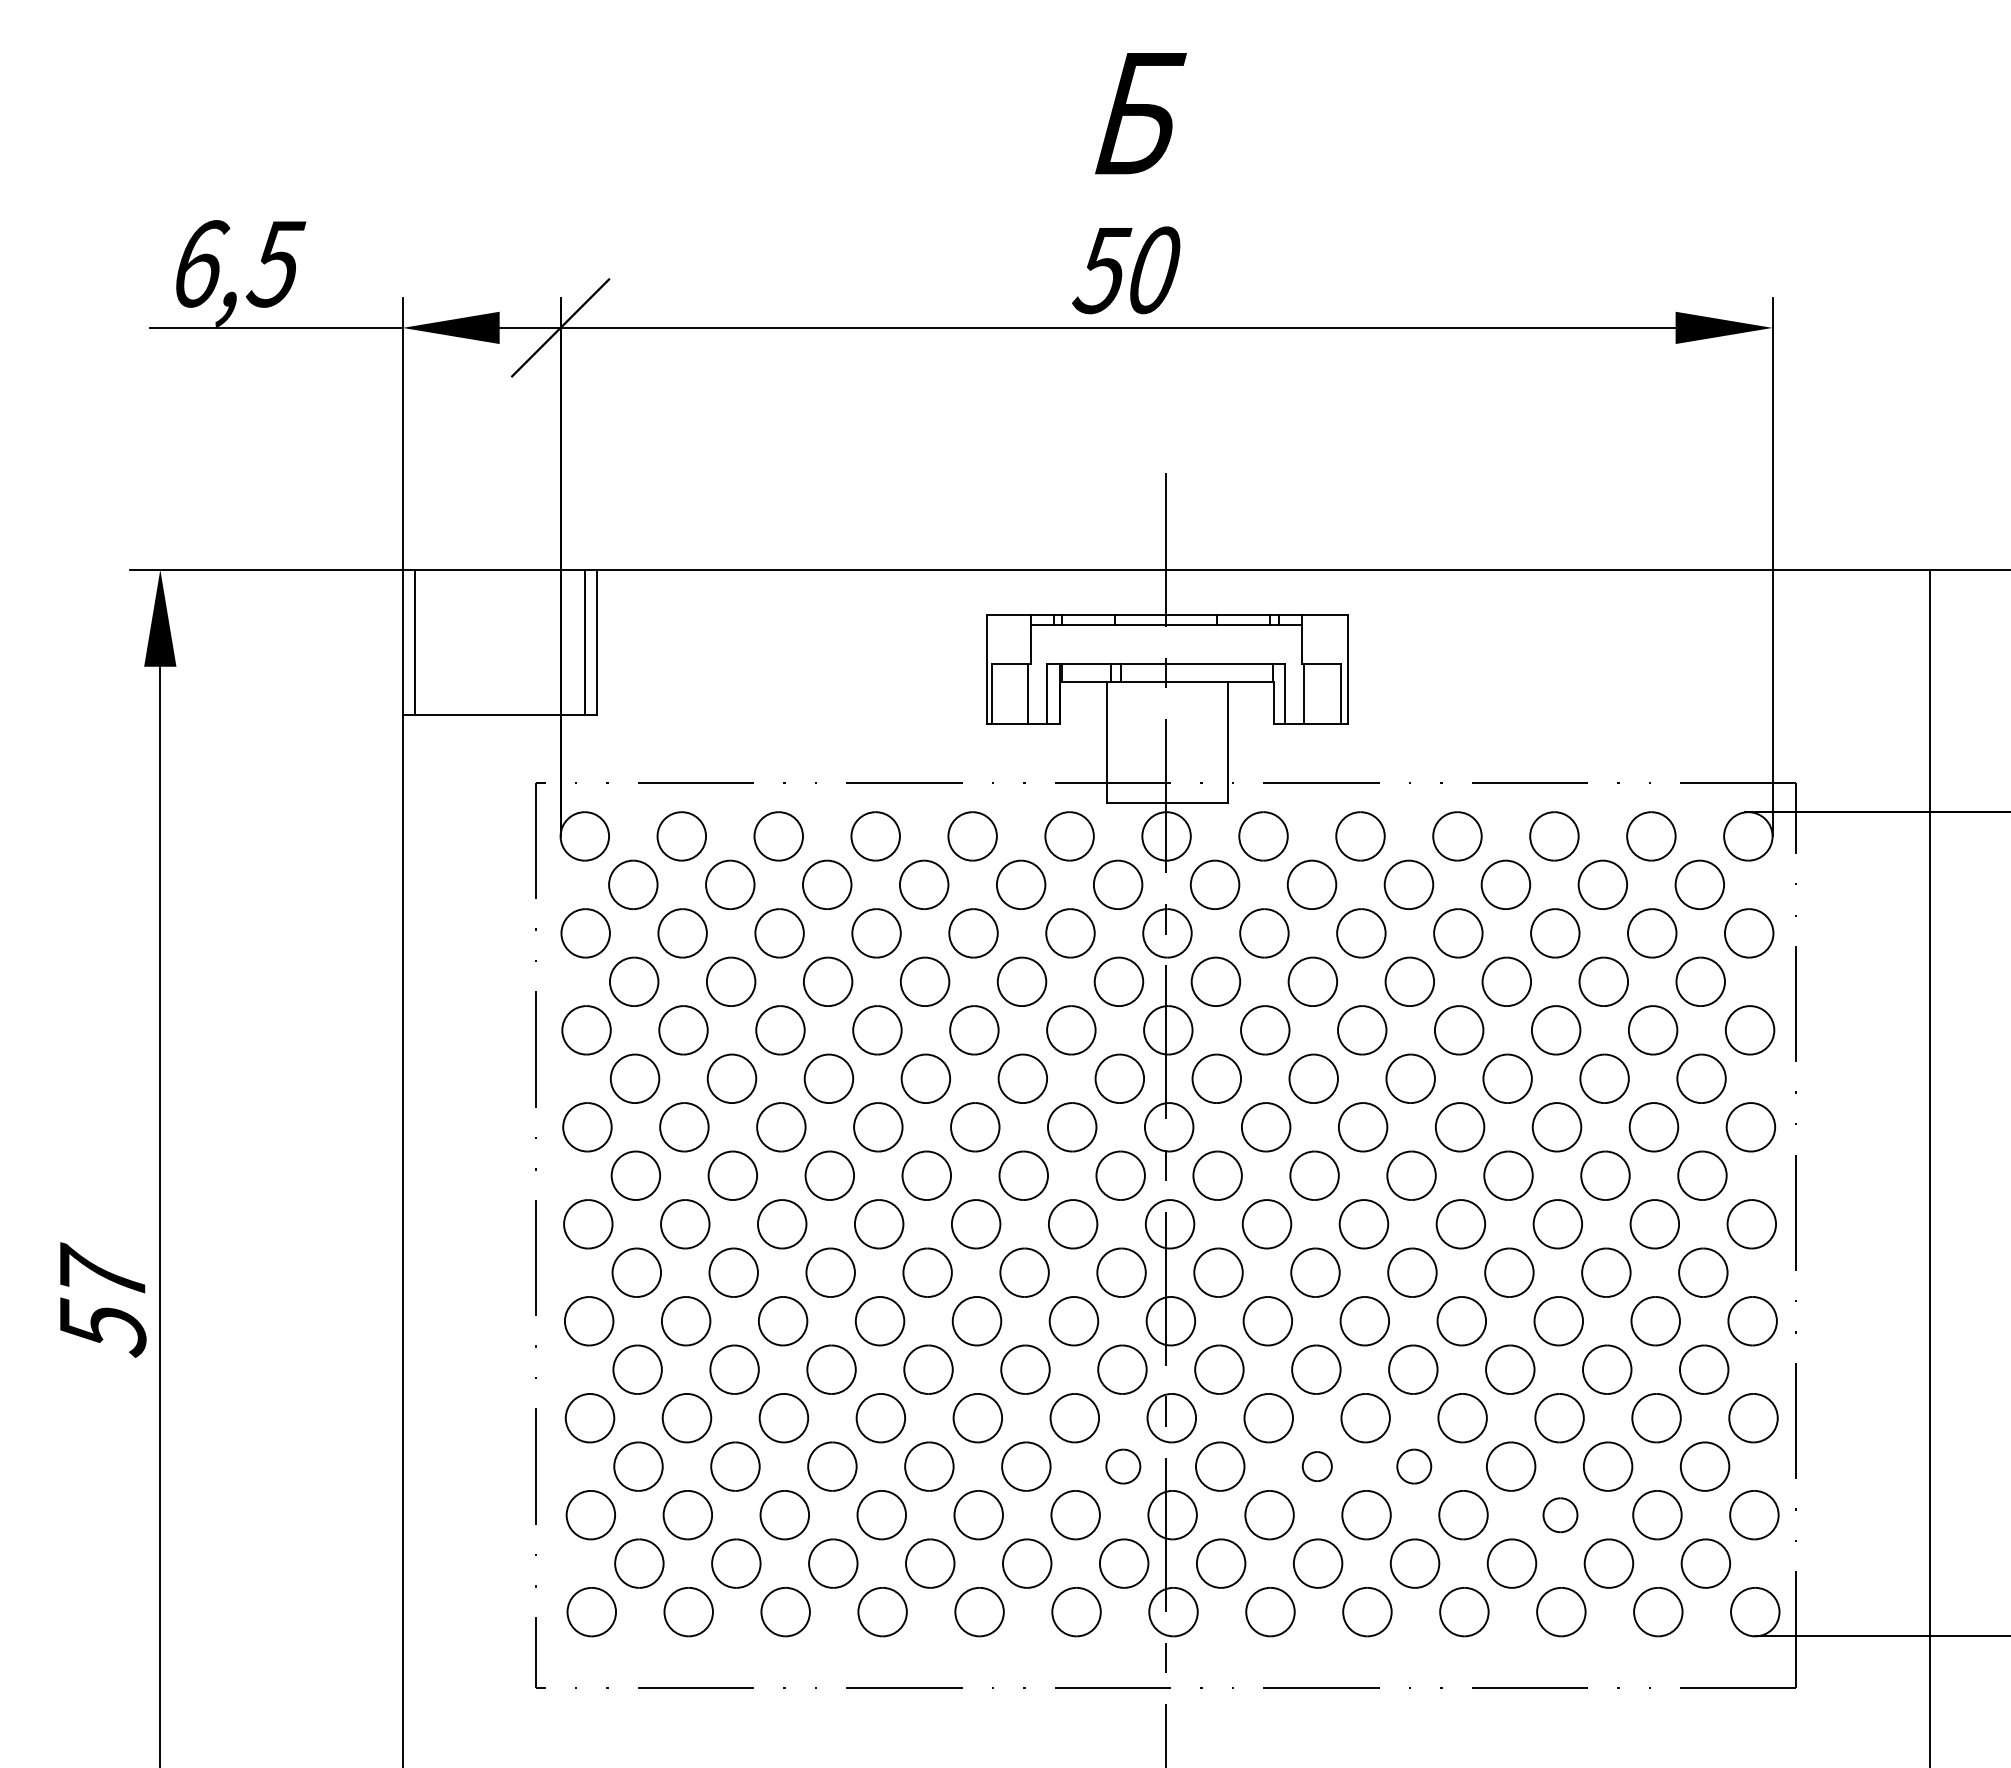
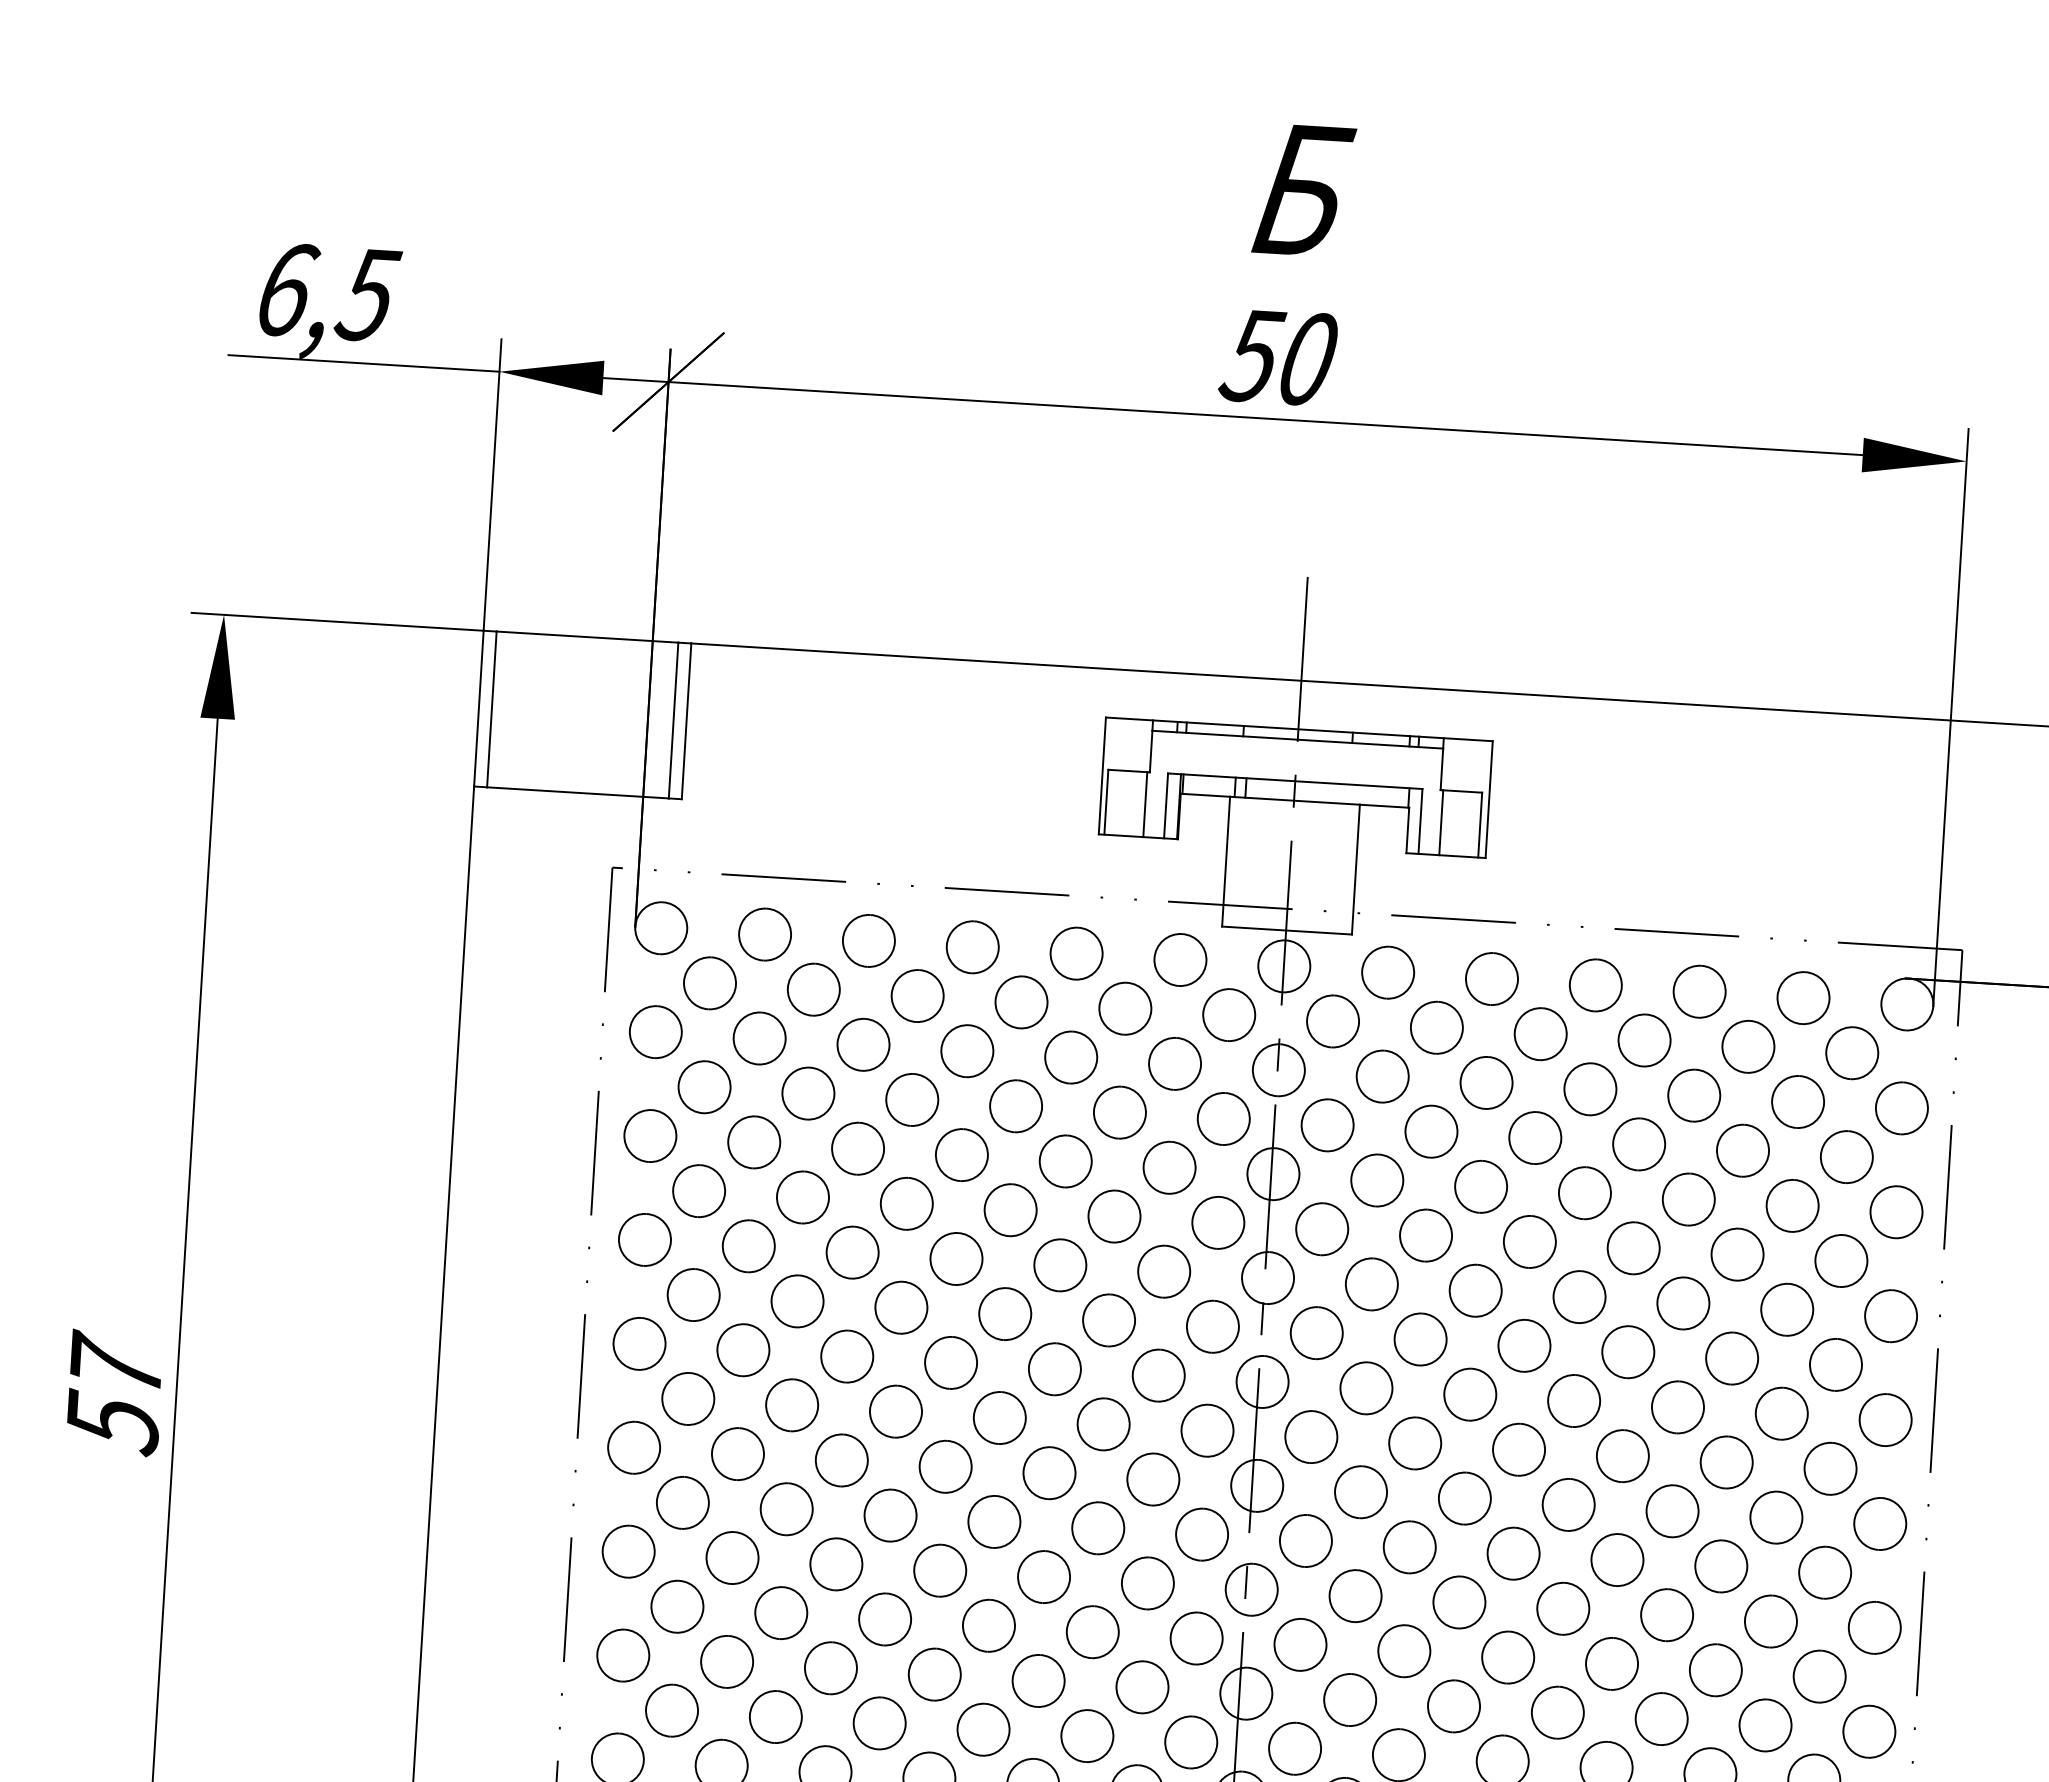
part: (1123, 1466) -> (1196, 1638), size x1.43
part: (1317, 1466) -> (1404, 1651), size x1.67
part: (1414, 1466) -> (1508, 1657), size x1.43
part: (1560, 1515) -> (1661, 1719), size x1.43

